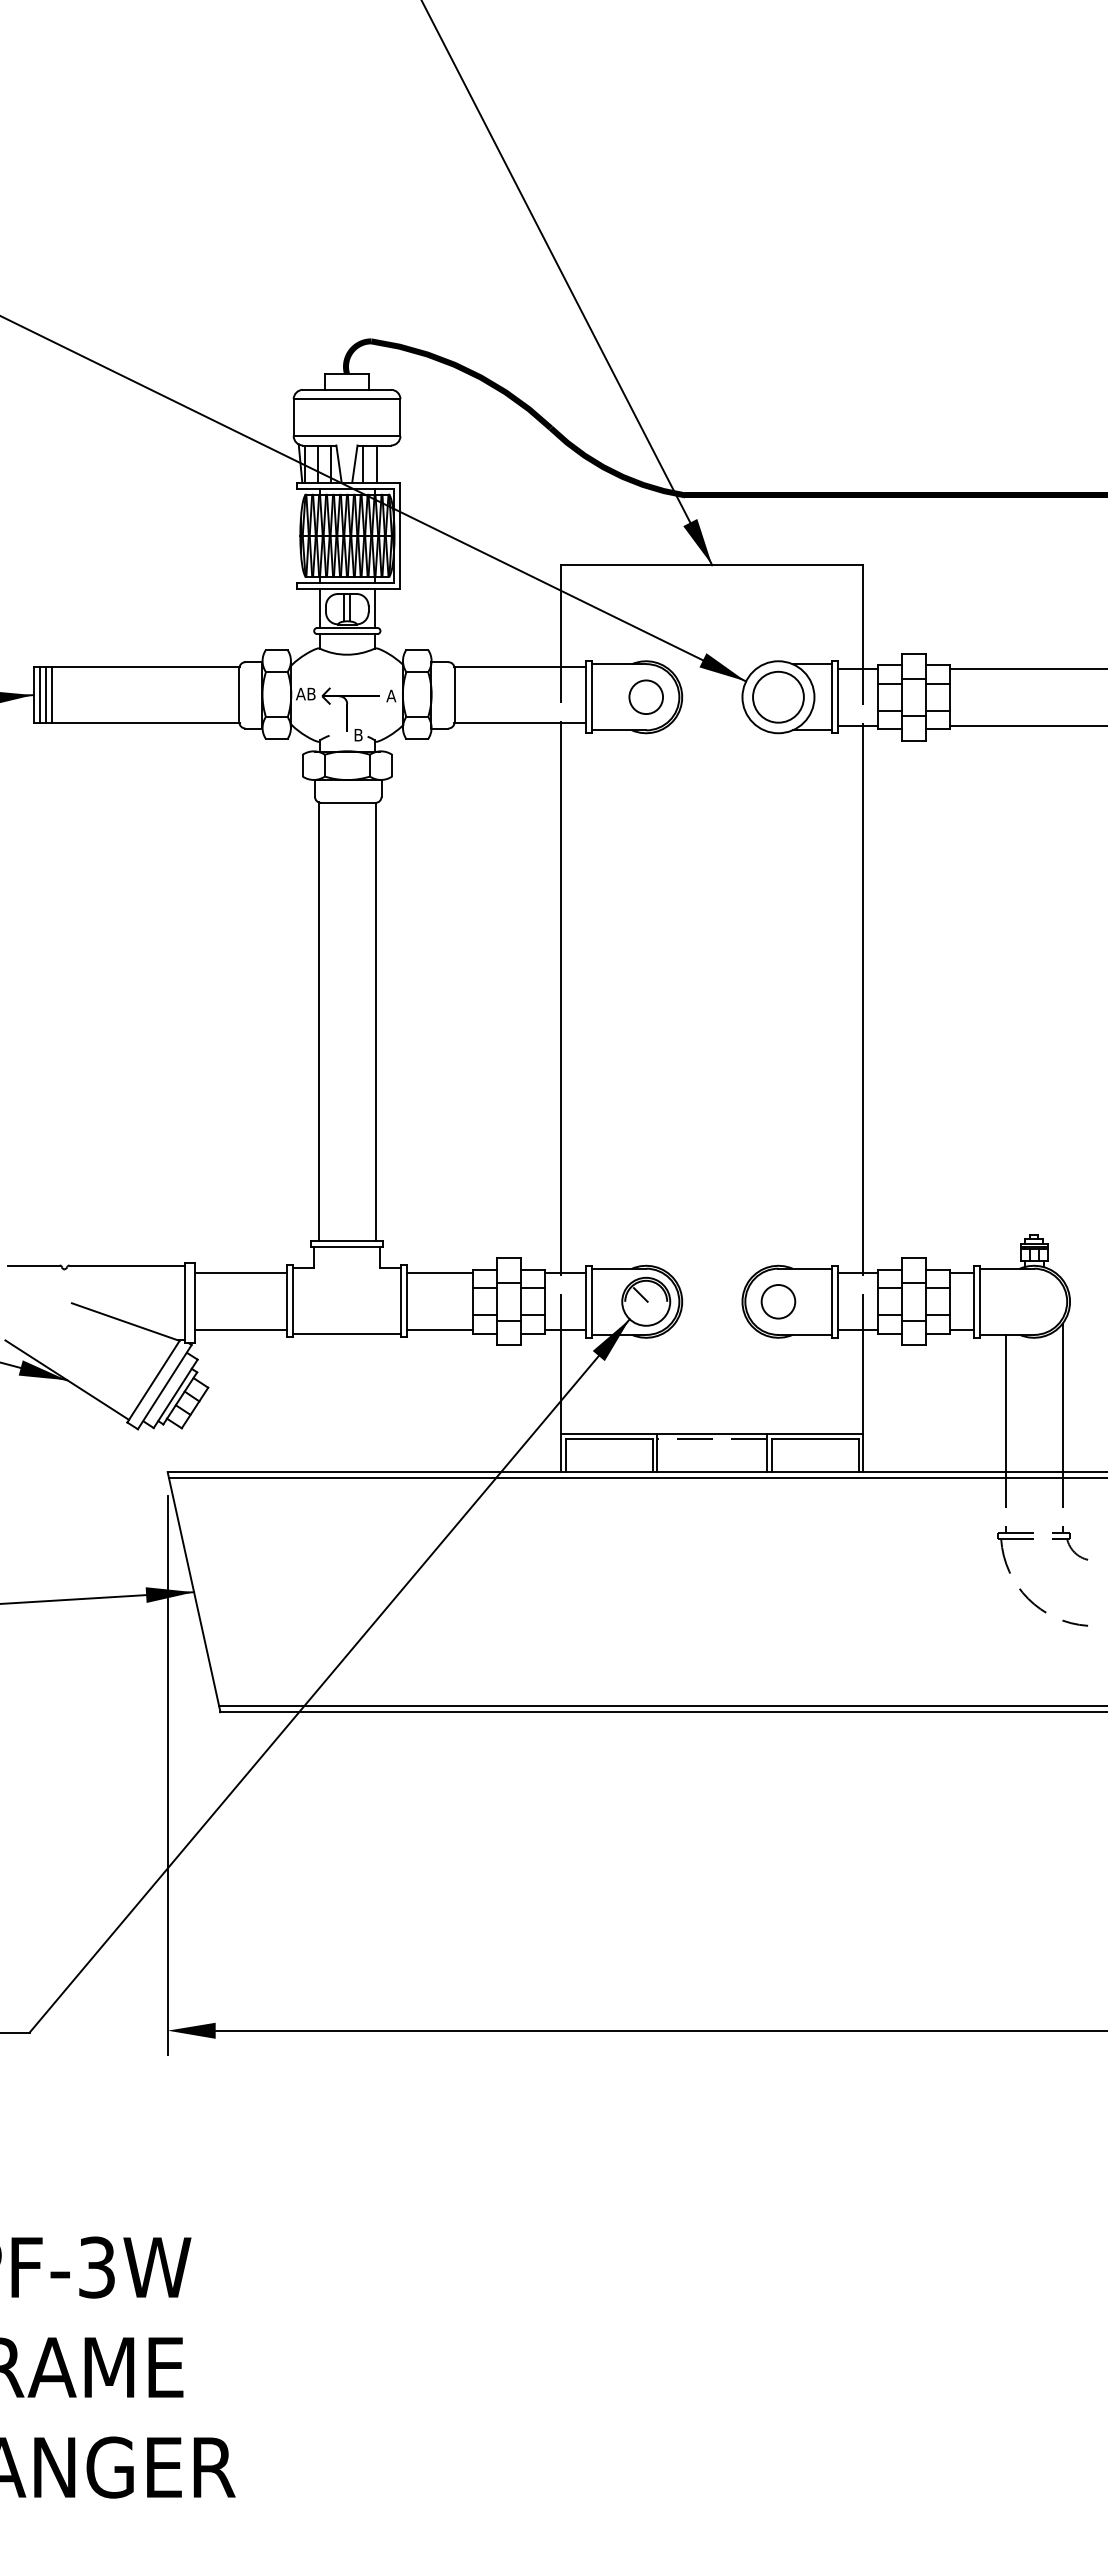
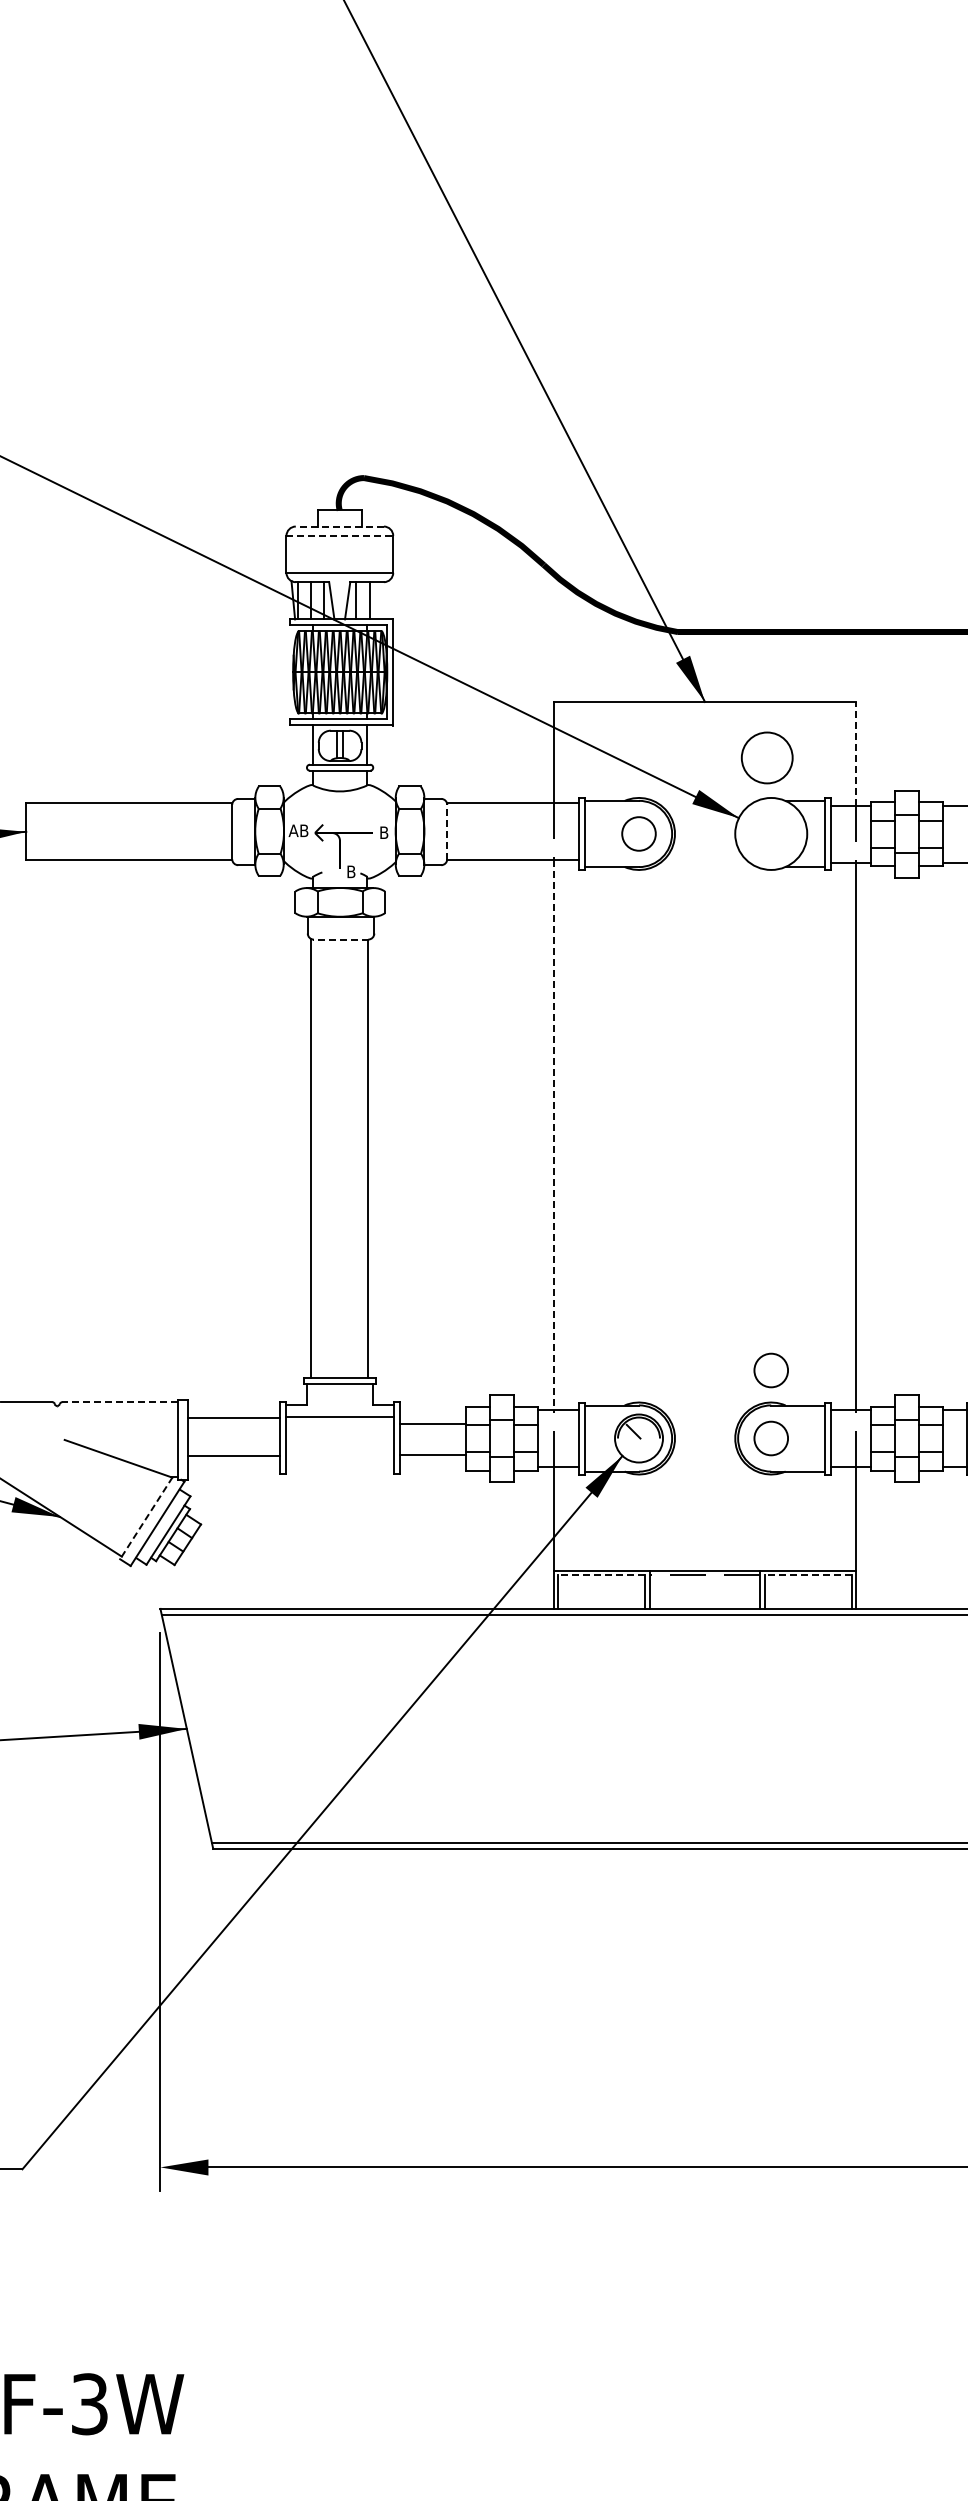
line: (346, 389) -> (339, 526), solid -> dashed
line: (346, 399) -> (339, 536), solid -> dashed
line: (863, 617) -> (856, 754), solid -> dashed
line: (39, 694) -> (32, 831), removed
line: (45, 694) -> (38, 831), removed
line: (51, 694) -> (44, 831), removed
text: (391, 695) -> (384, 832), A -> B
line: (454, 695) -> (447, 832), solid -> dashed
circle: (778, 696) -> (767, 757), moved
line: (347, 802) -> (340, 939), solid -> dashed
line: (561, 998) -> (554, 1135), solid -> dashed
circle: (778, 1233) -> (771, 1370), added
line: (127, 1265) -> (120, 1402), solid -> dashed
line: (240, 1273) -> (233, 1456), moved
line: (439, 1273) -> (432, 1455), moved
line: (240, 1330) -> (233, 1418), moved
line: (439, 1330) -> (432, 1424), moved
line: (346, 1333) -> (339, 1416), moved
line: (153, 1381) -> (146, 1518), solid -> dashed
line: (609, 1438) -> (602, 1575), solid -> dashed
line: (815, 1438) -> (808, 1575), solid -> dashed

